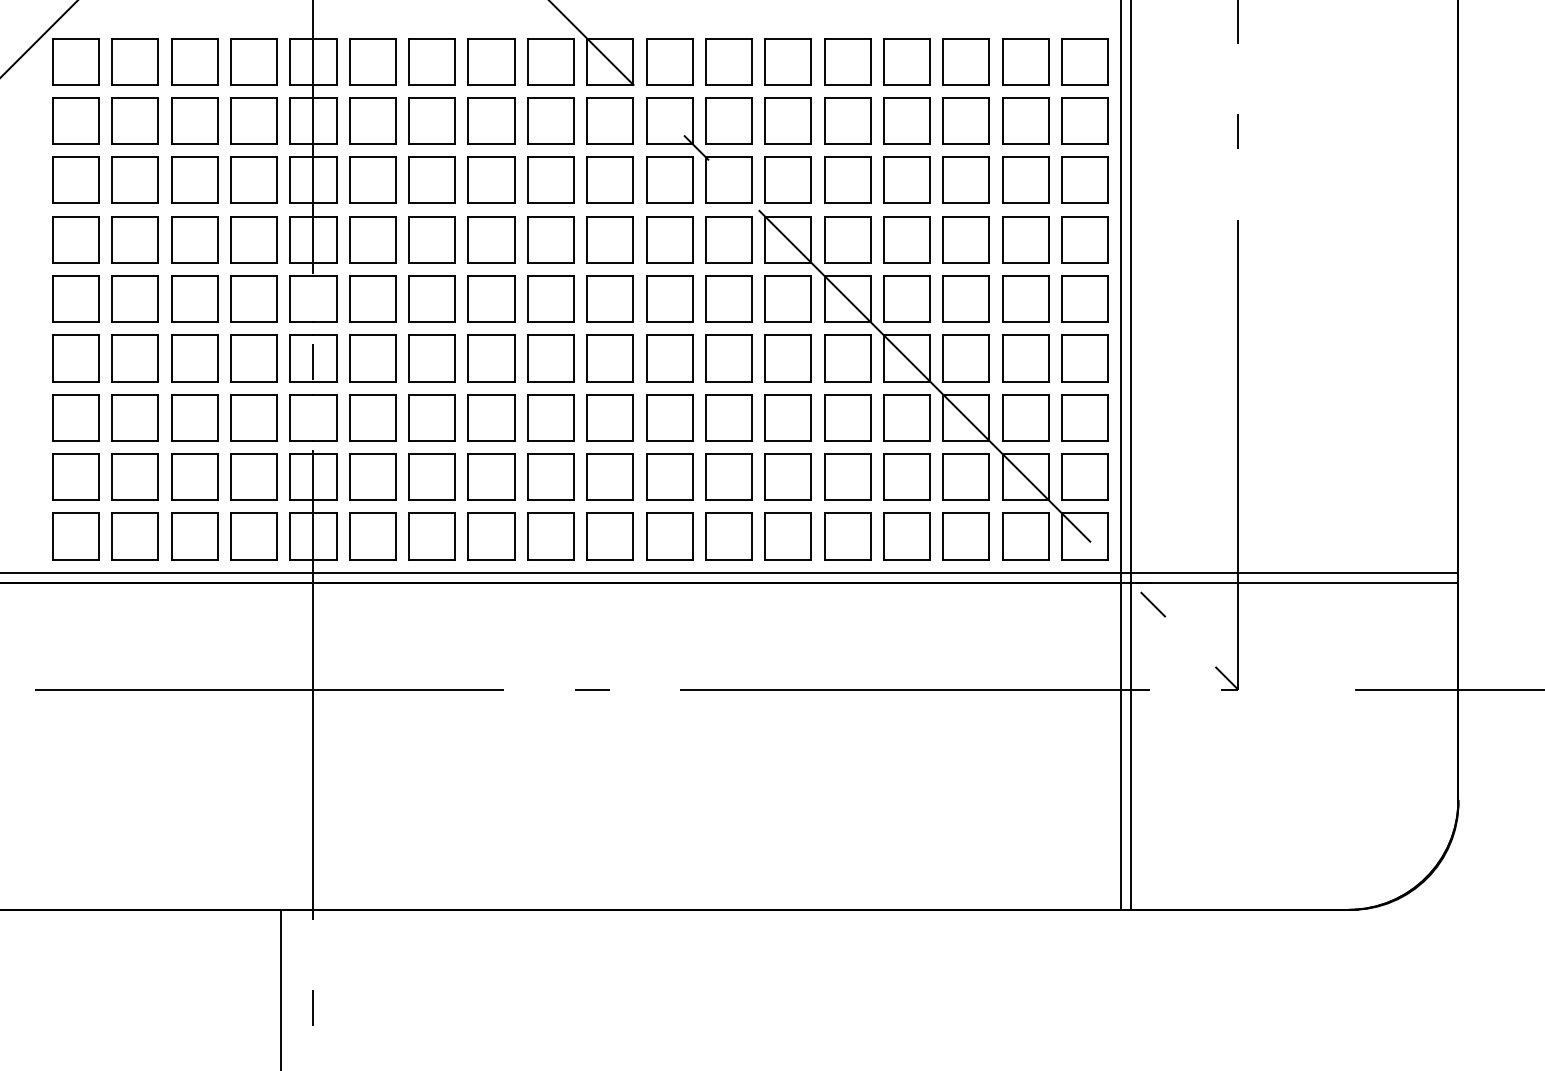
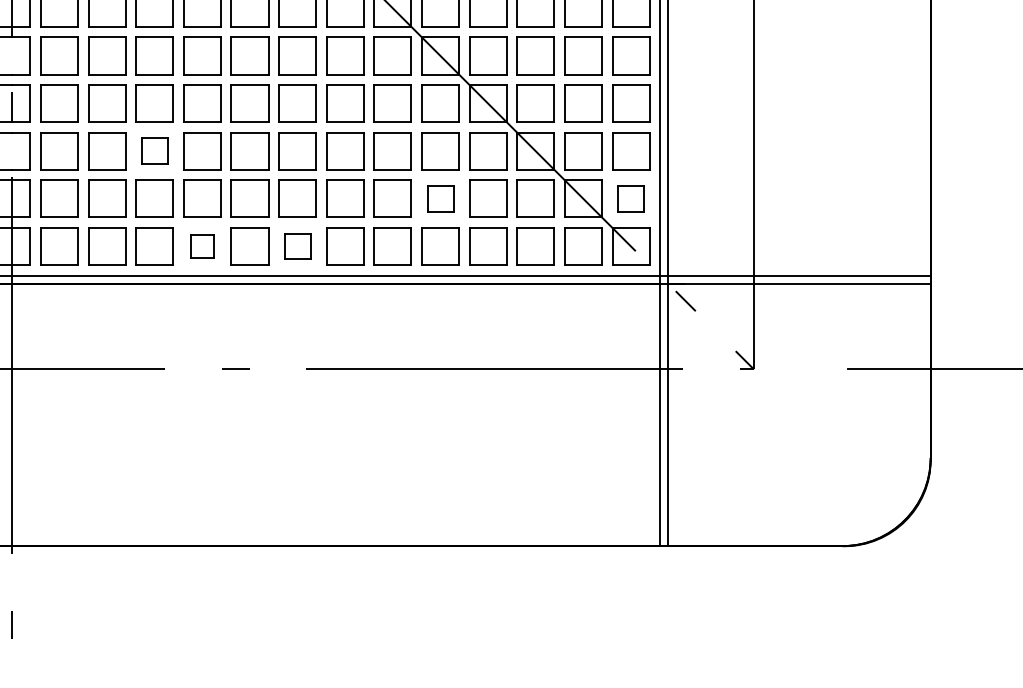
part: (491, 417) -> (154, 151), size x0.7
part: (847, 476) -> (440, 198), size x0.7
part: (1084, 476) -> (630, 198), size x0.7
part: (550, 536) -> (202, 246), size x0.6
part: (669, 536) -> (297, 246), size x0.7

